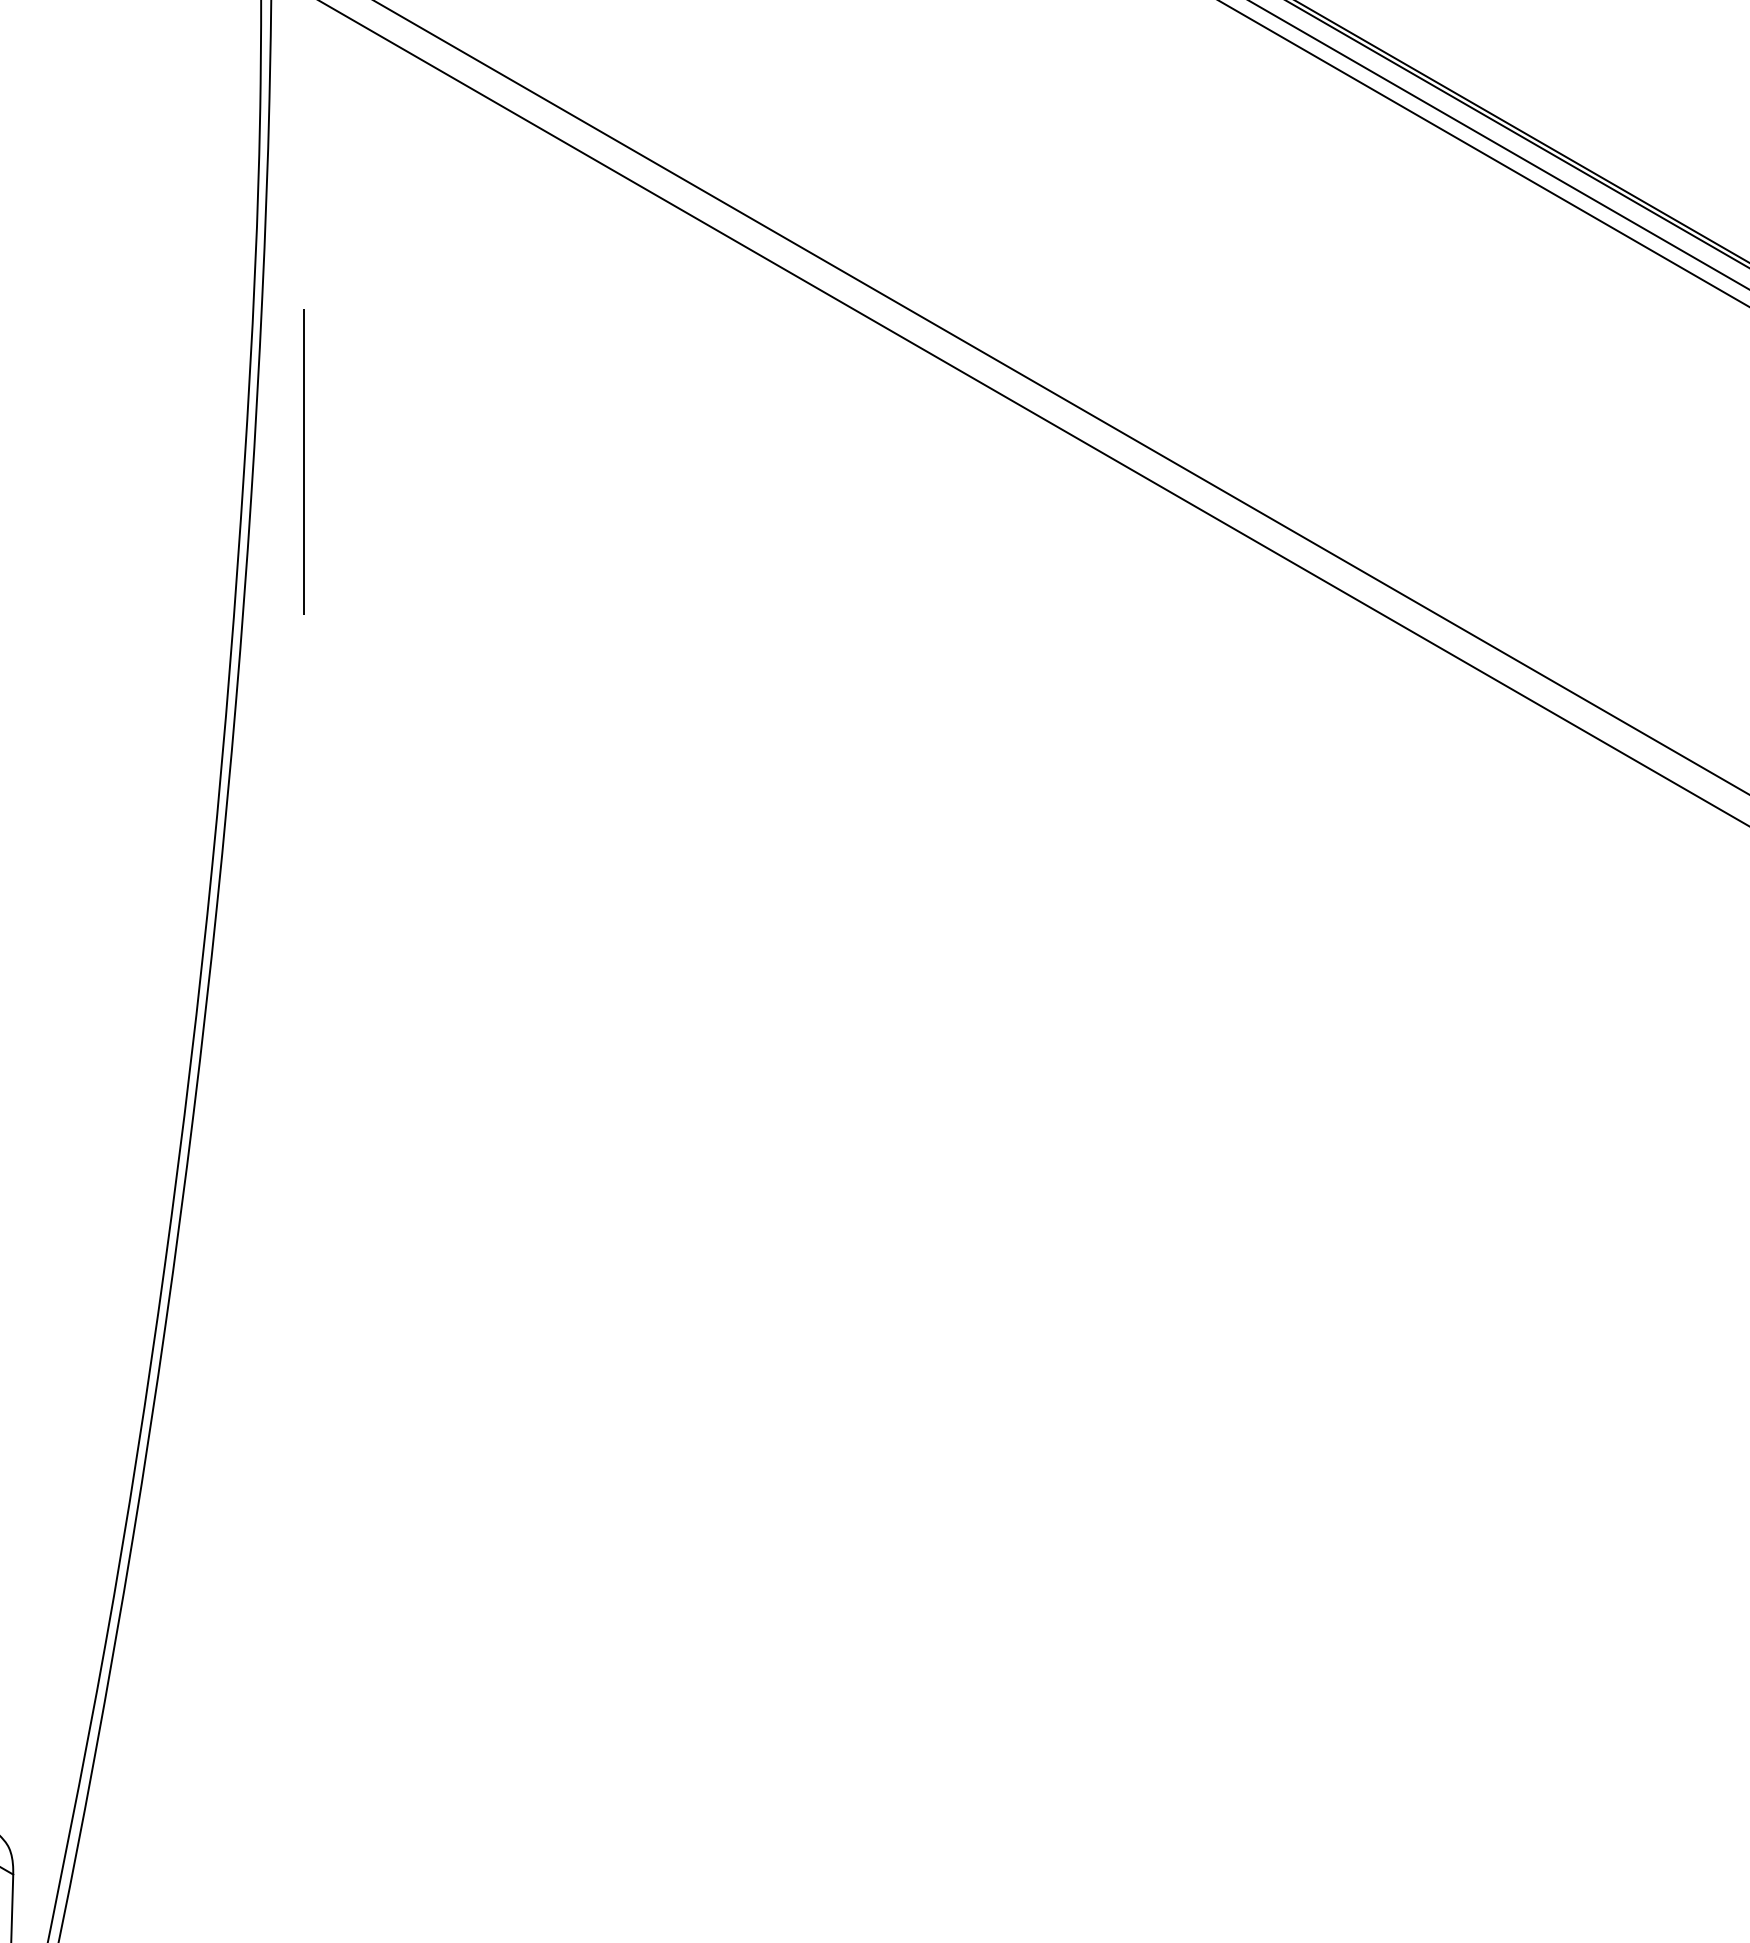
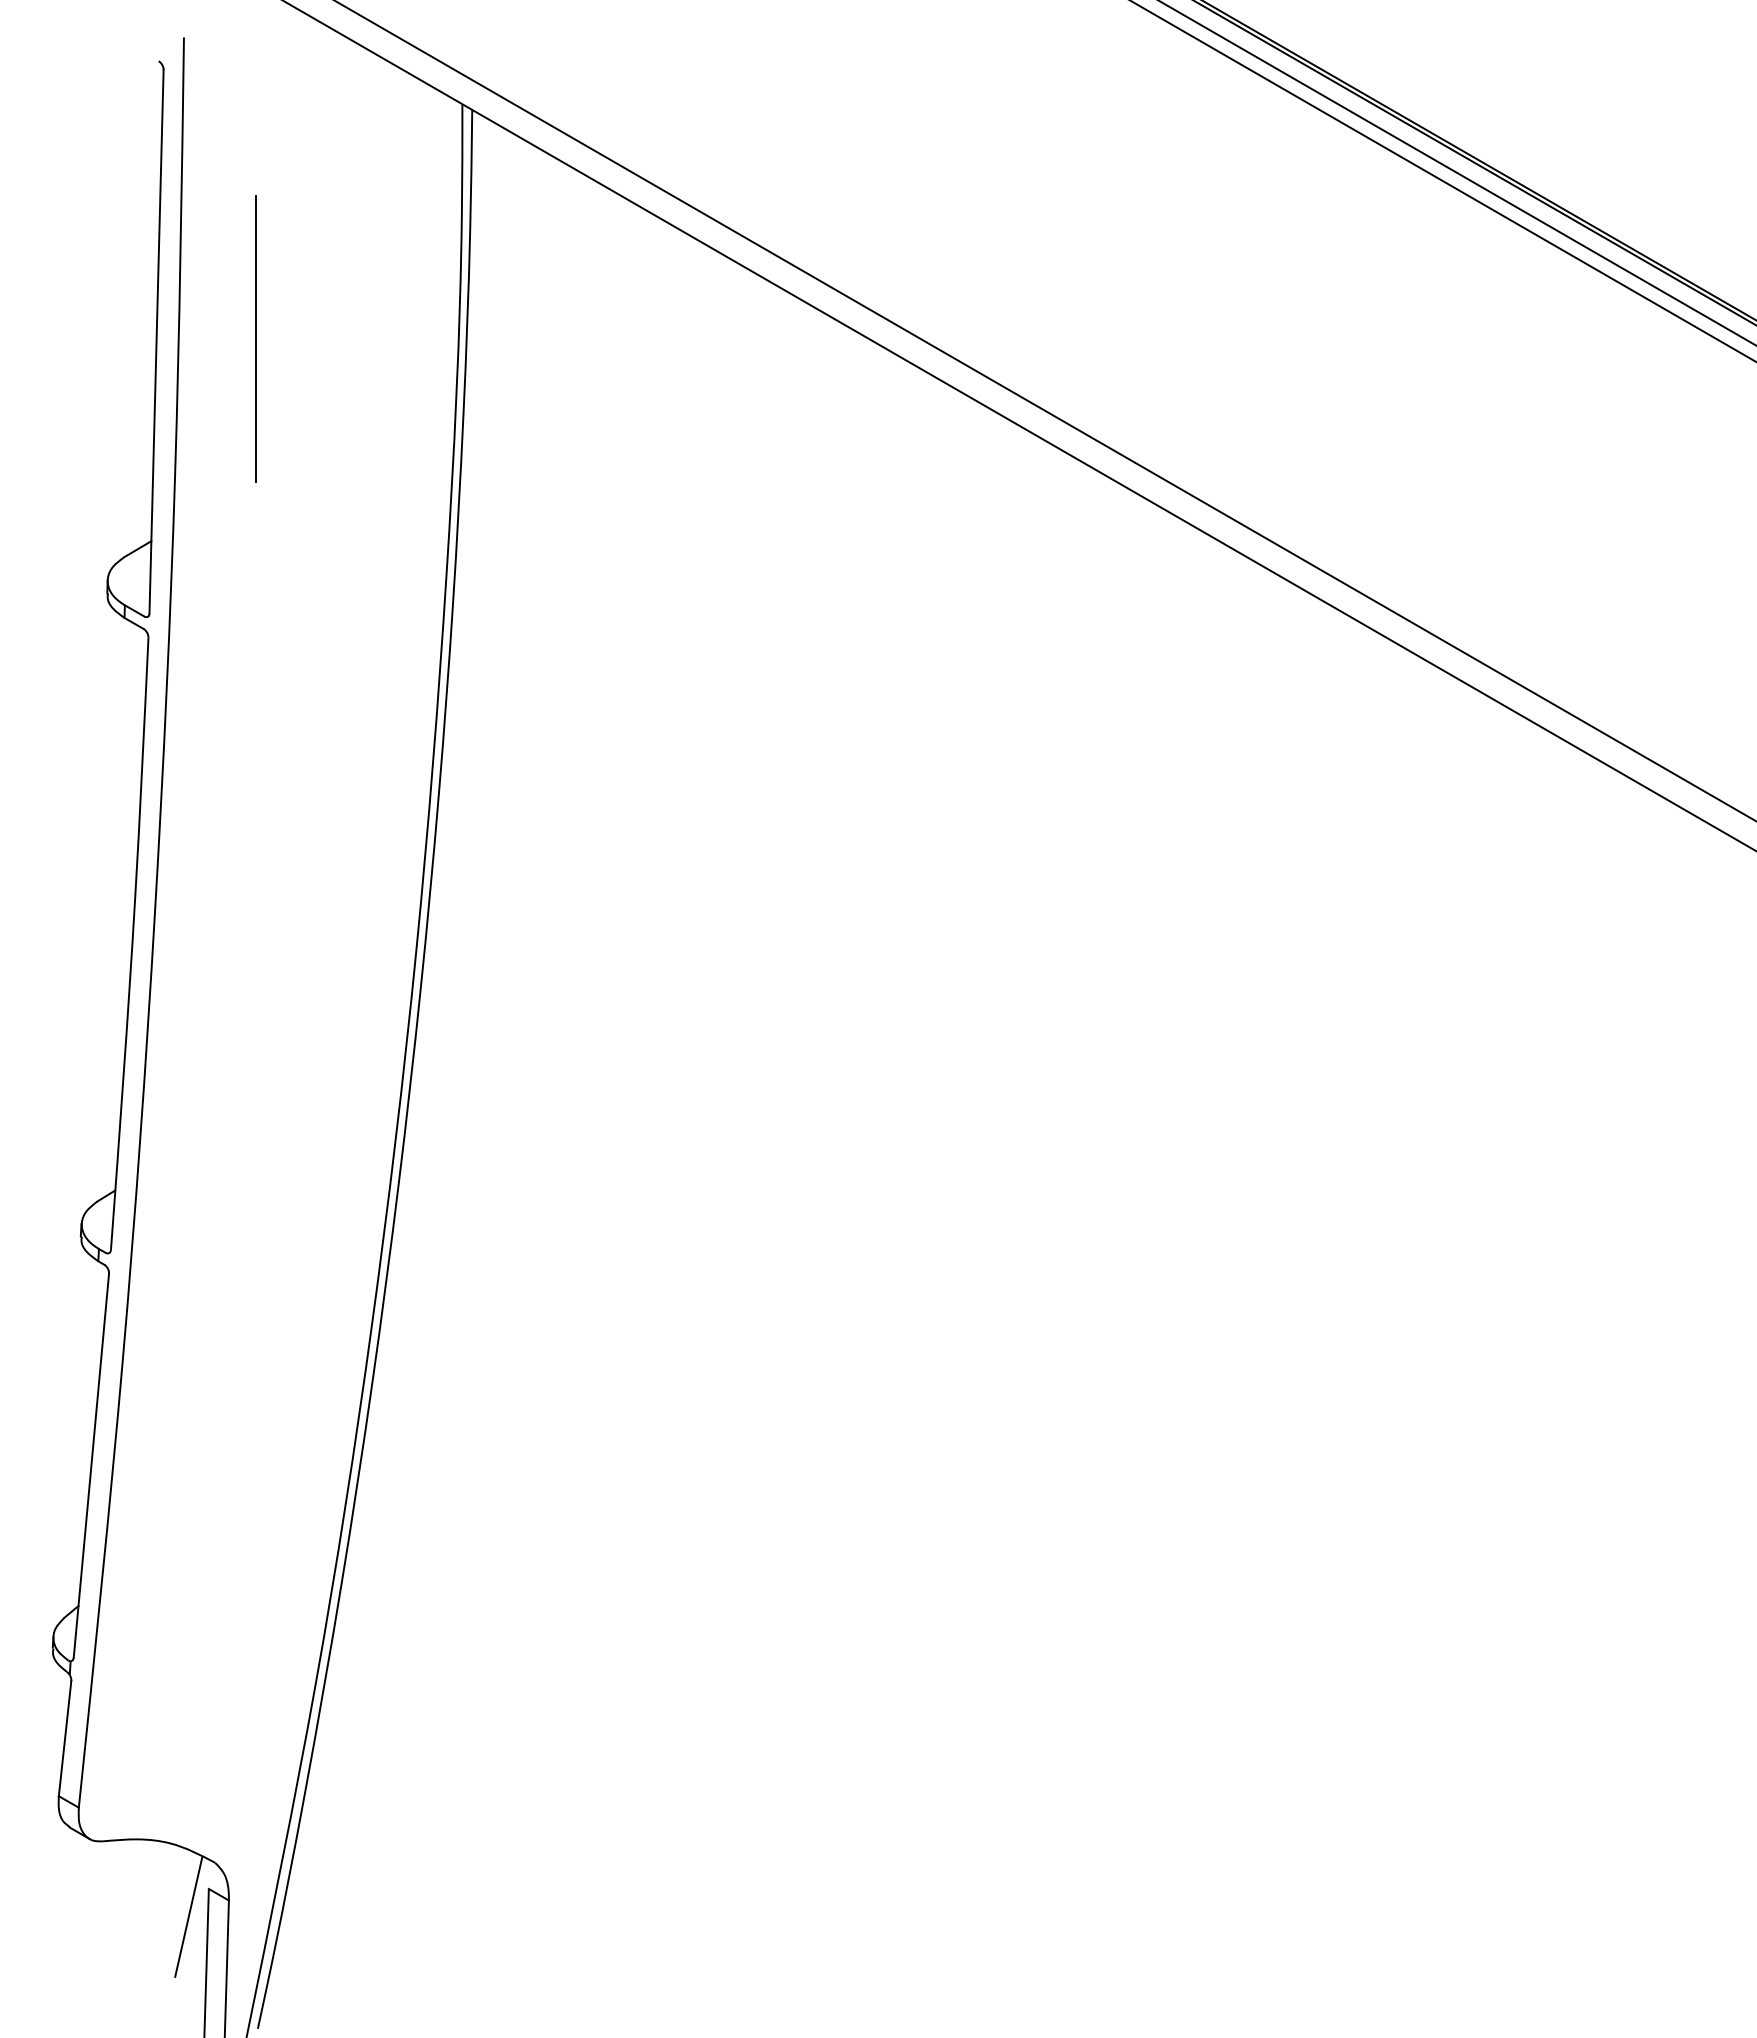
line: (303, 461) -> (255, 338), moved

